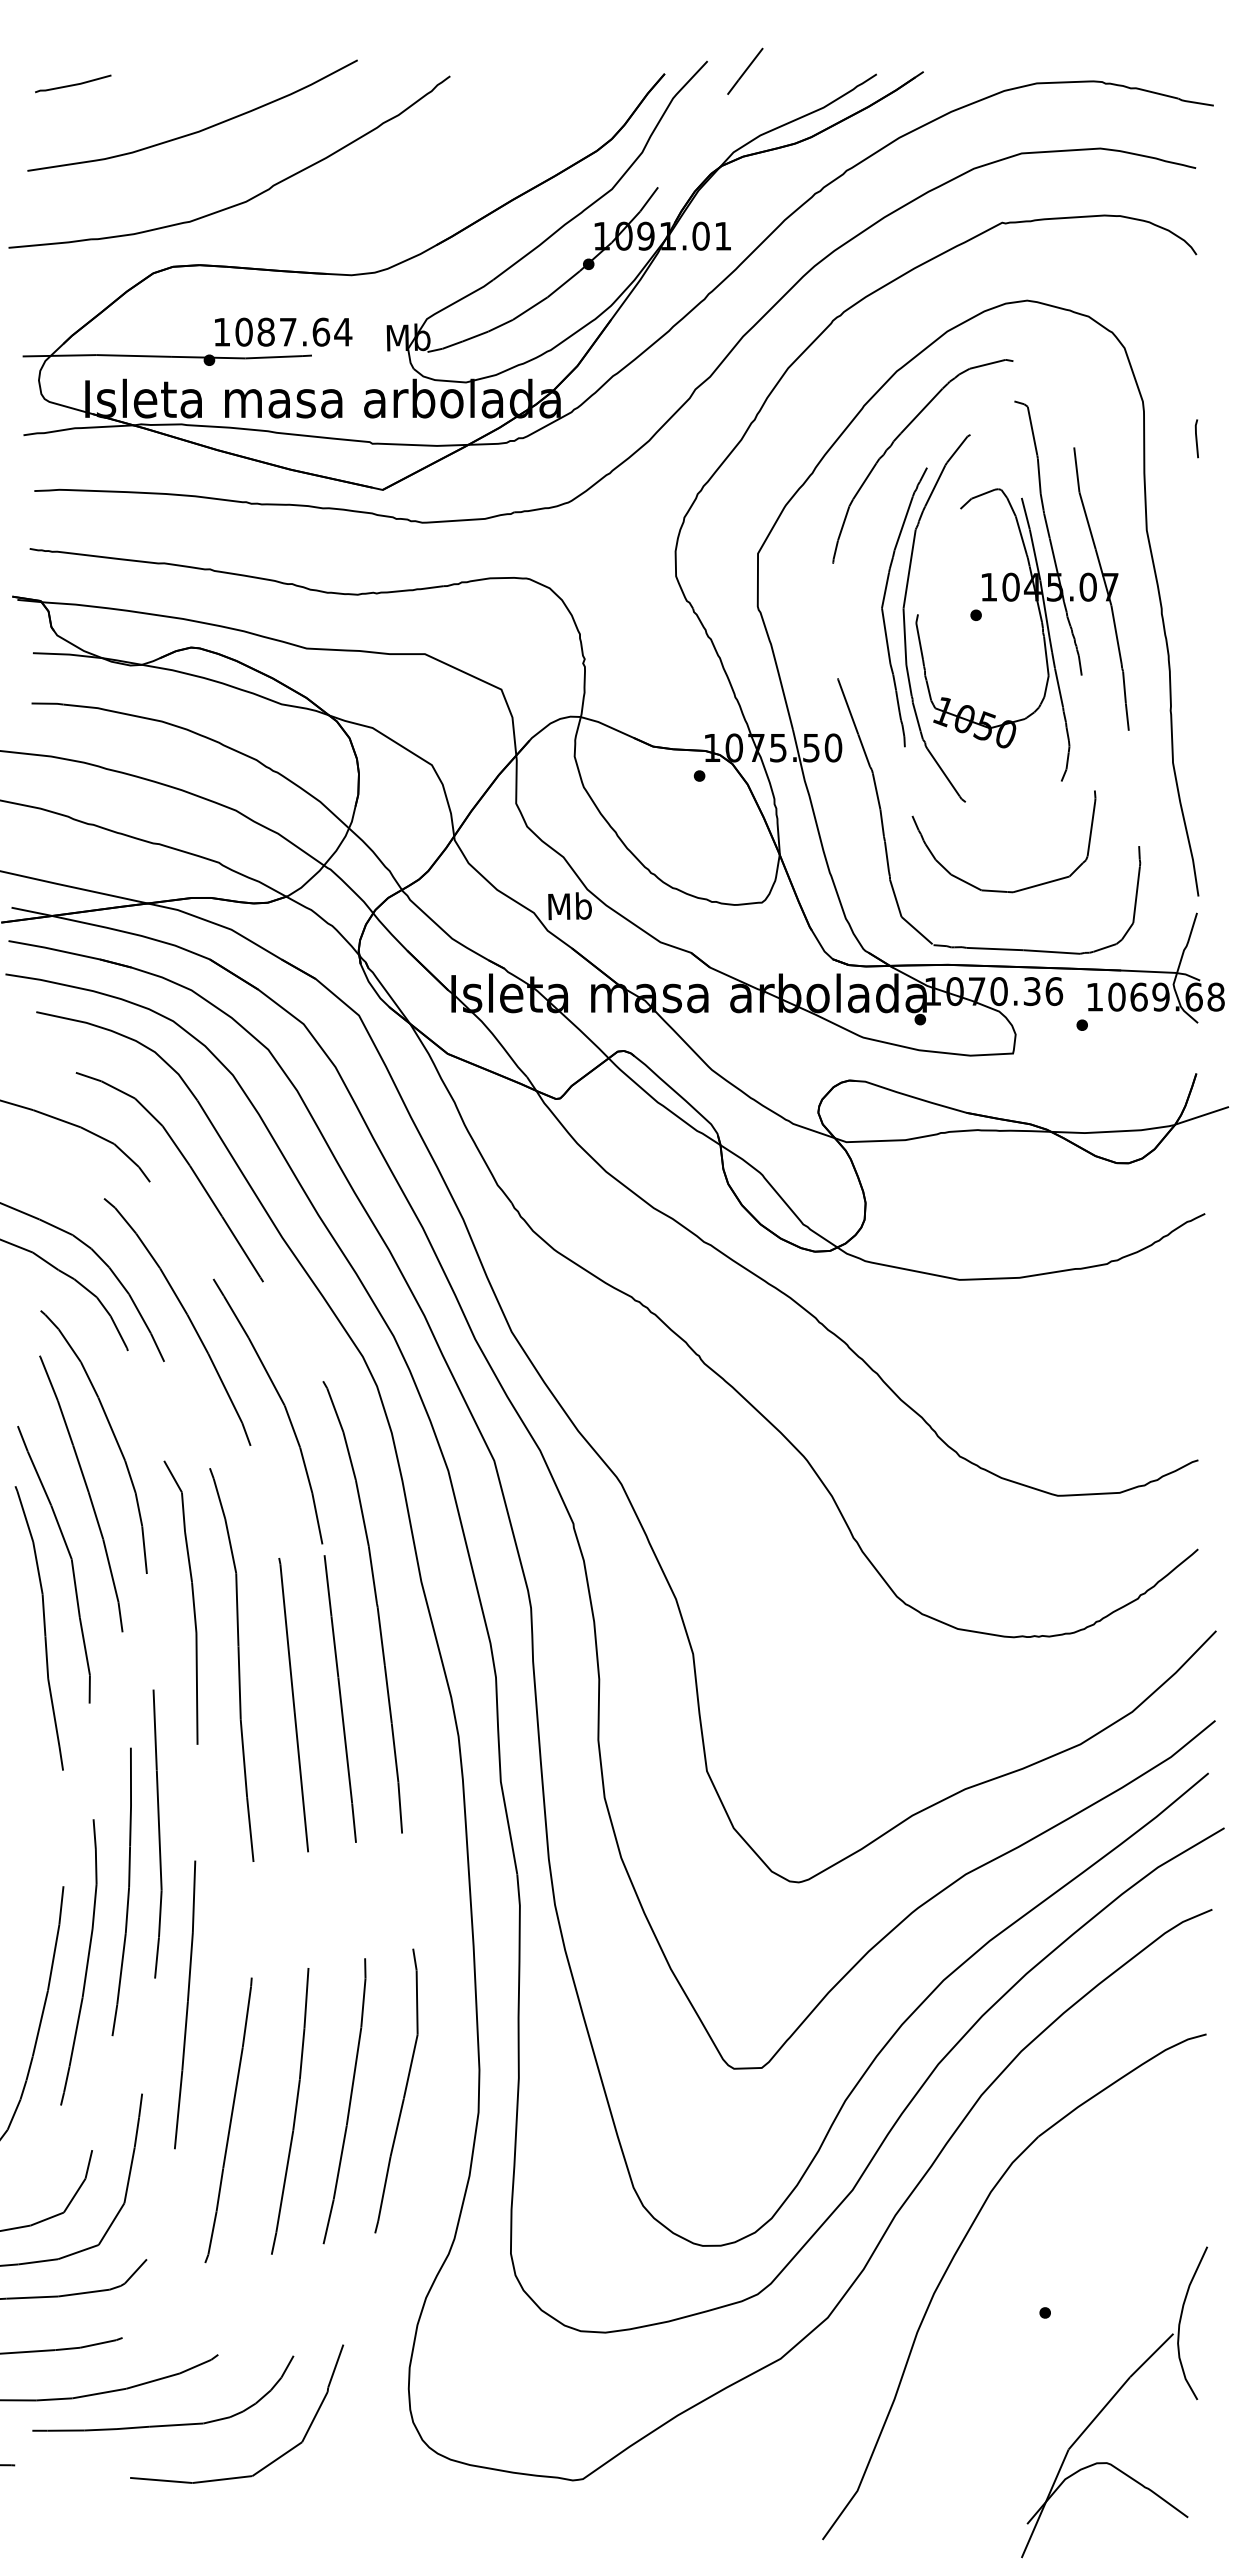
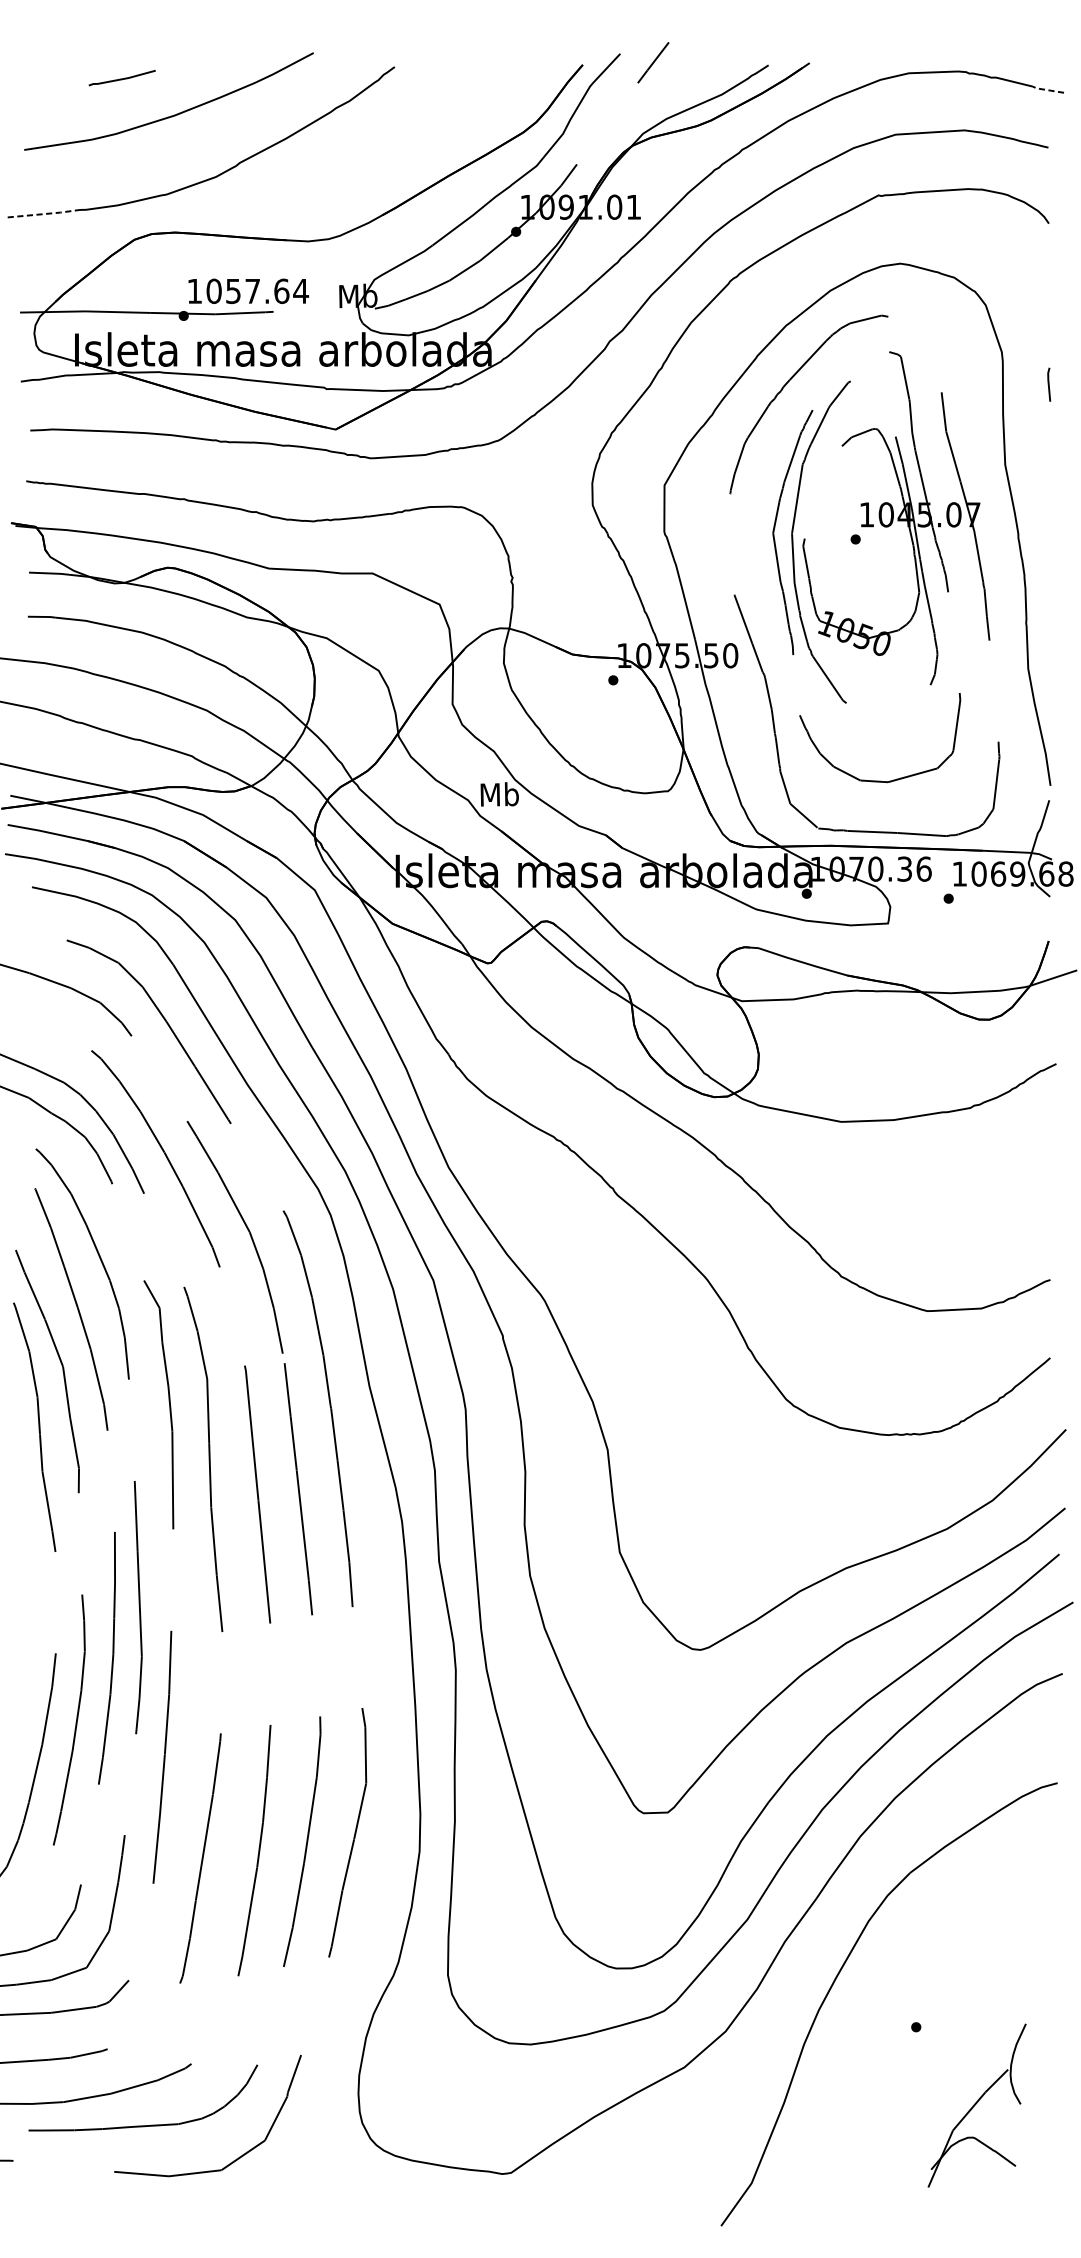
curve: (73, 84) -> (122, 78), moved
line: (1194, 102) -> (1047, 90), solid -> dashed
line: (50, 243) -> (44, 213), solid -> dashed
text: (265, 331) -> (232, 290), 1087.64 -> 1057.64
part: (1114, 2402) -> (976, 2105), size x0.6

